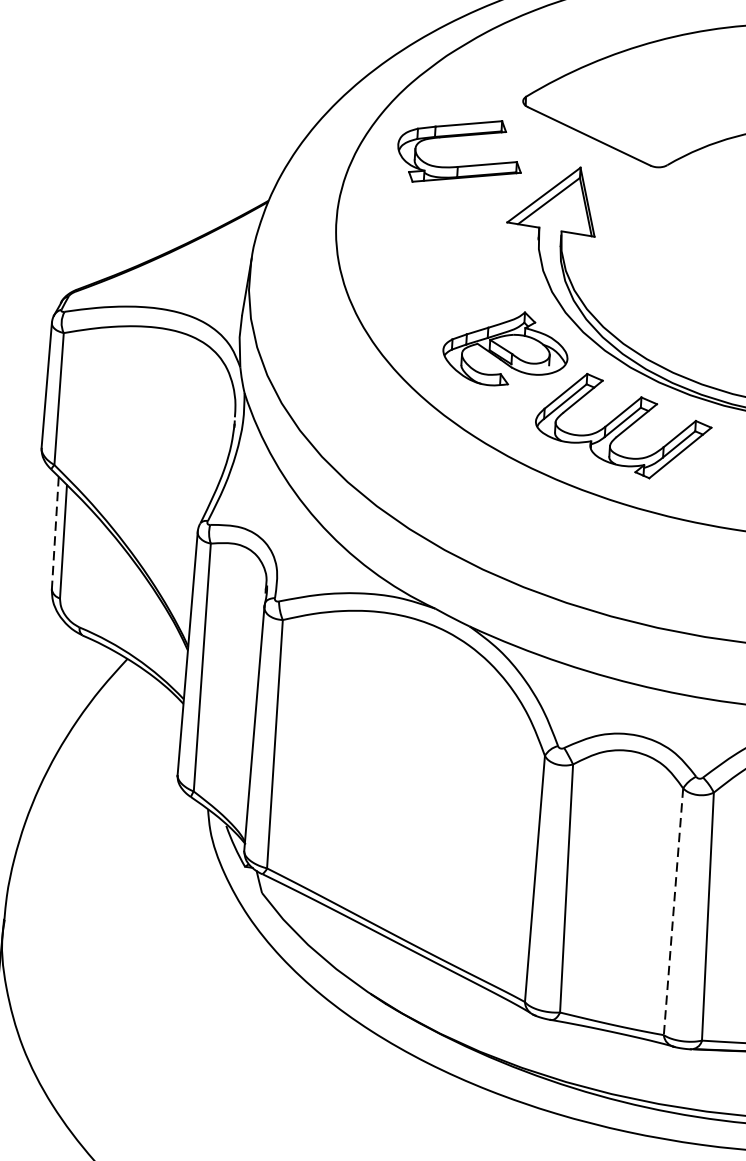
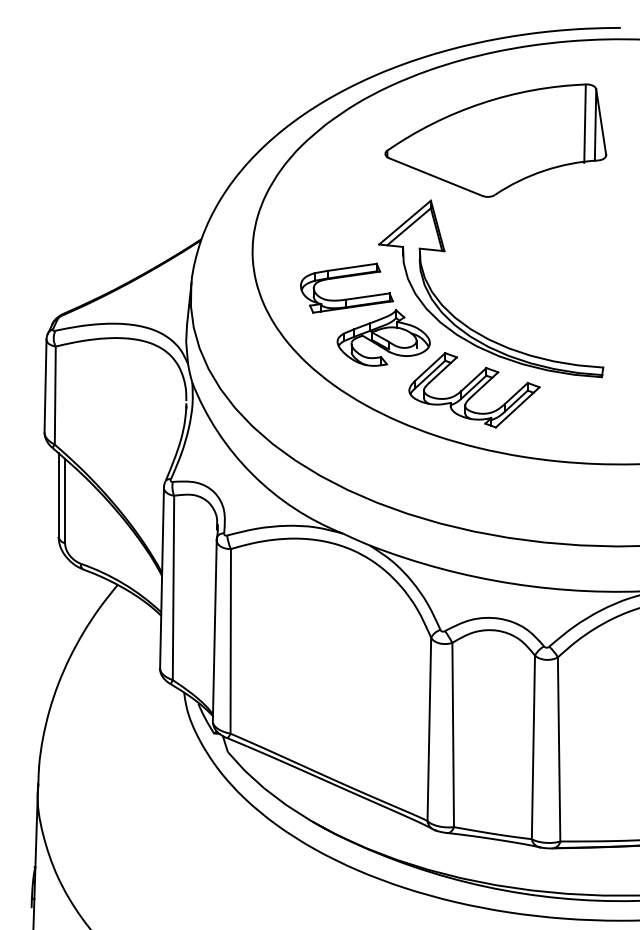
part: (460, 137) -> (346, 277), moved
line: (55, 533) -> (58, 495), dashed -> solid
line: (673, 911) -> (533, 747), dashed -> solid

